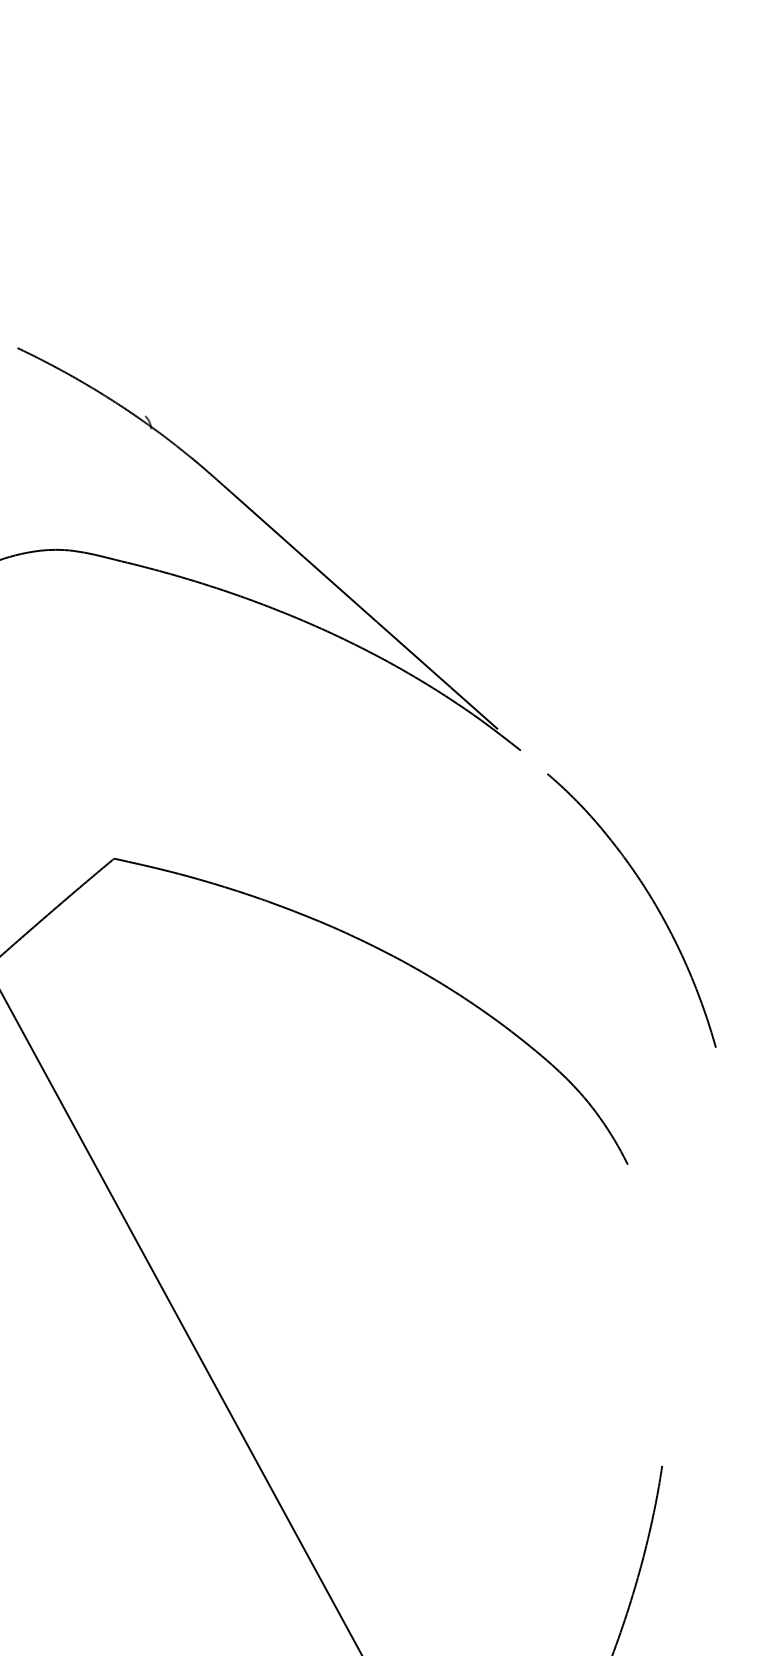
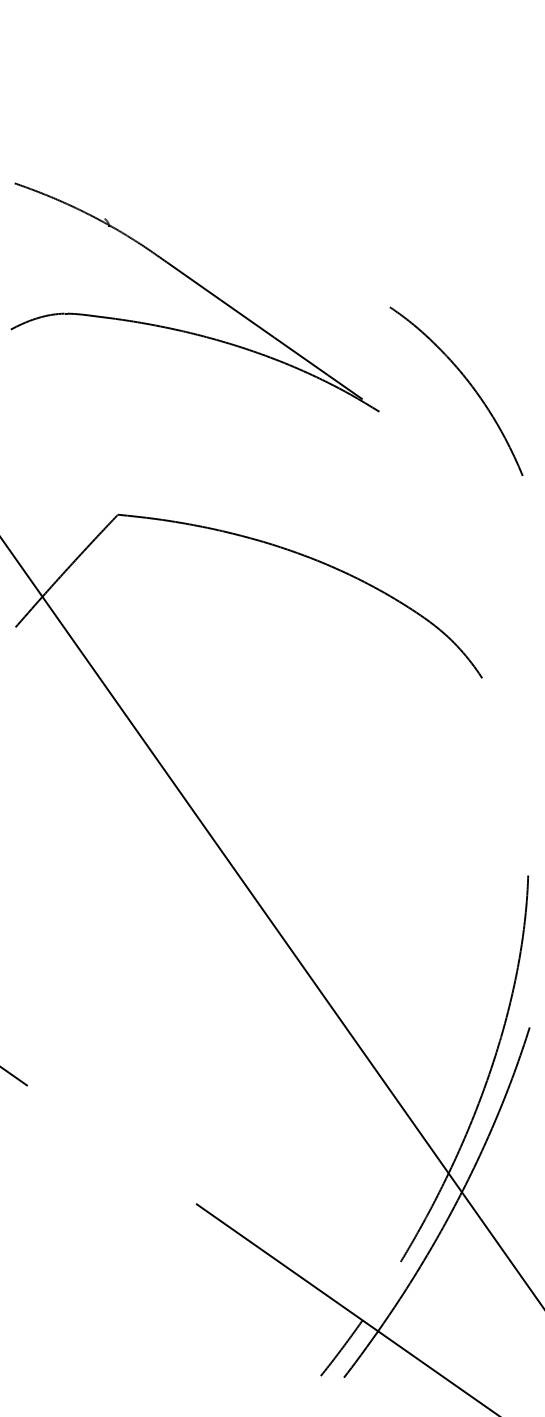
curve: (651, 900) -> (468, 383), moved

